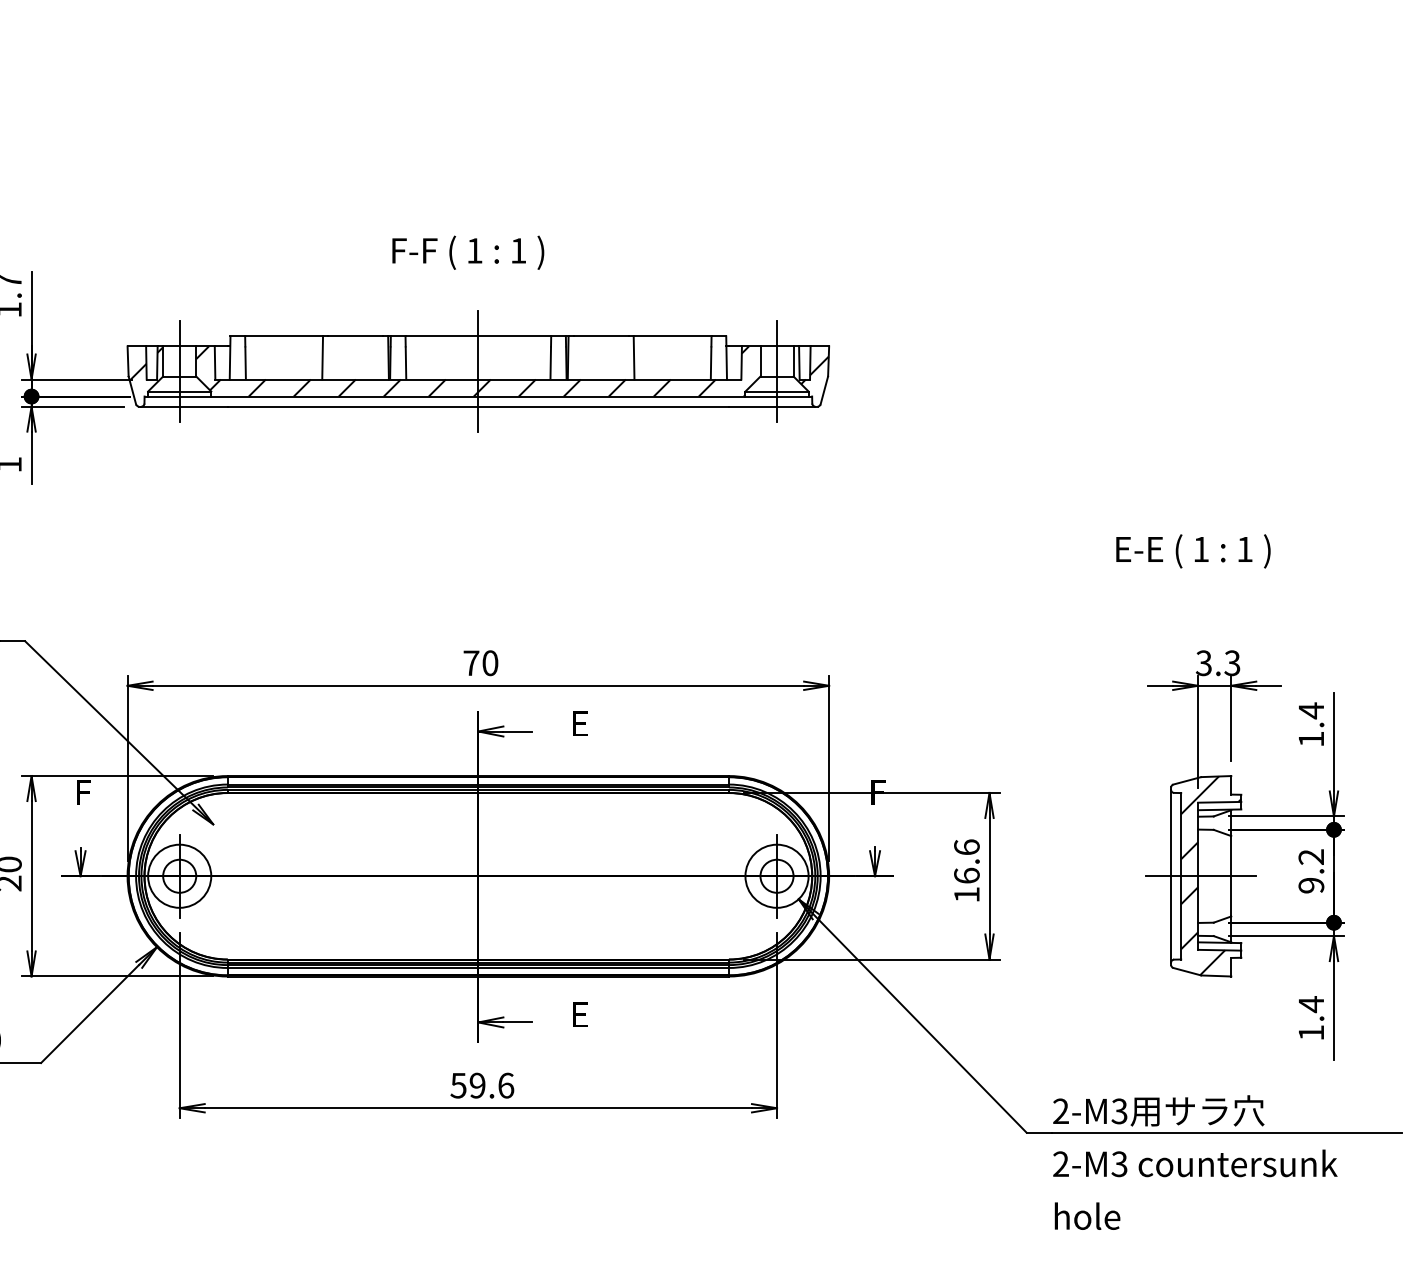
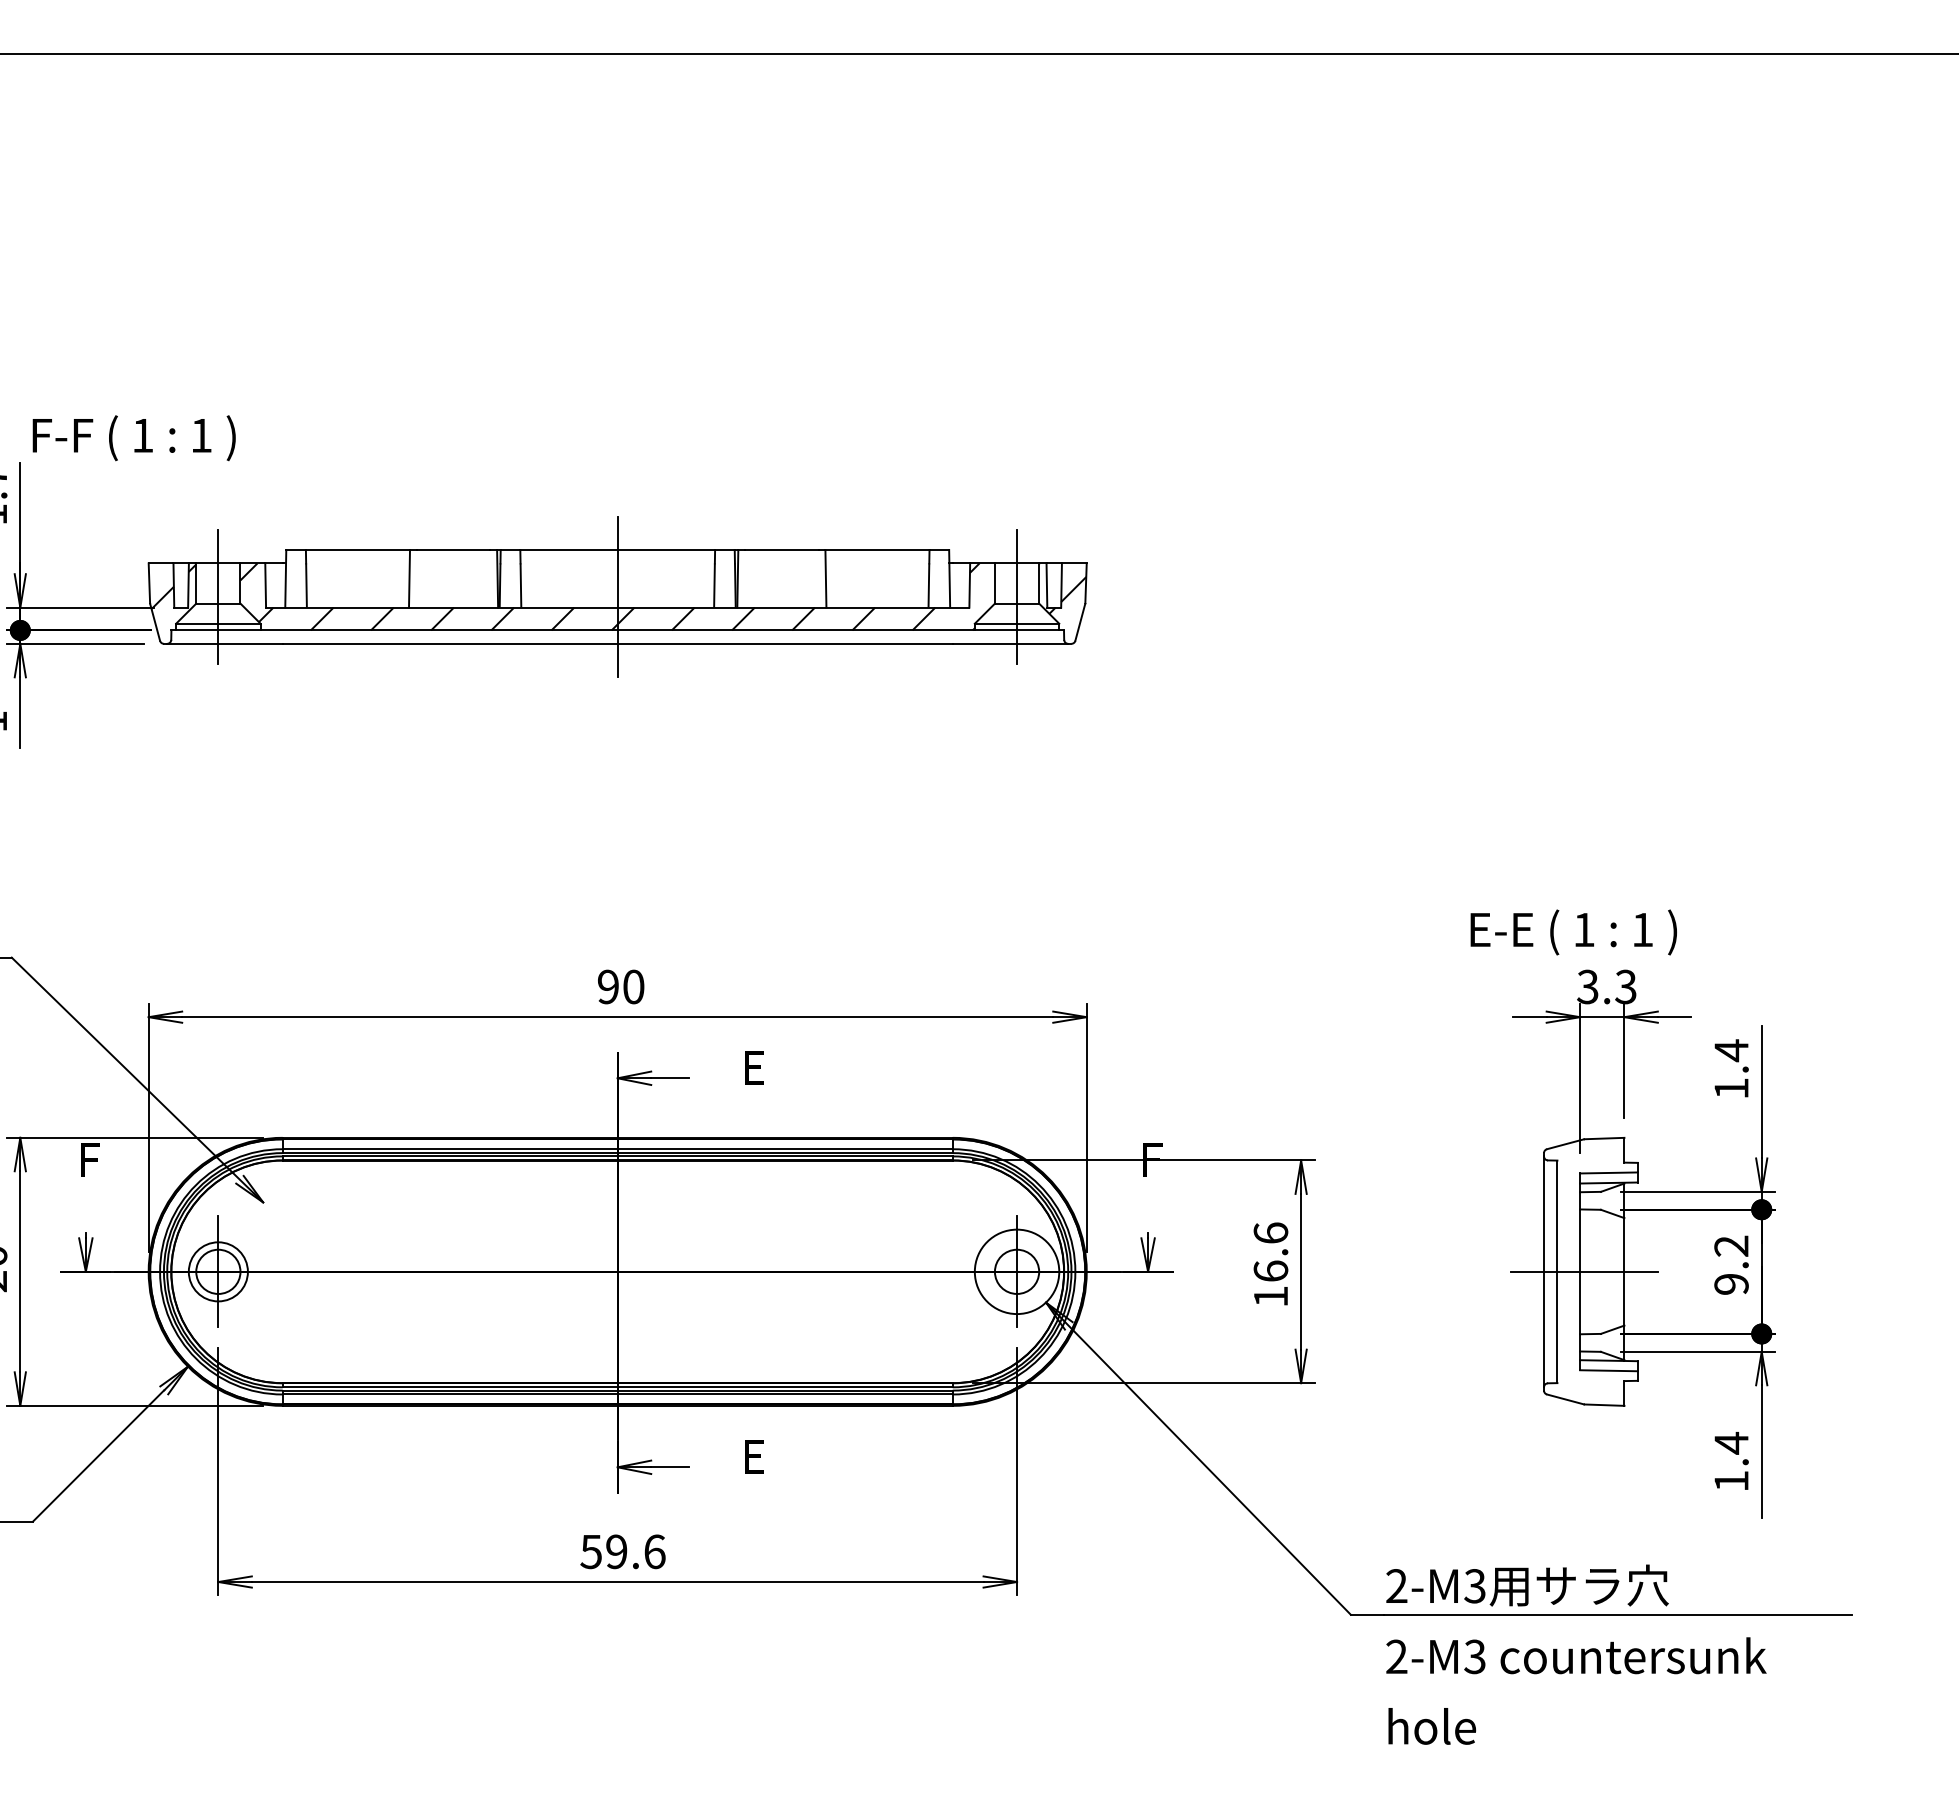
text: (467, 253) -> (133, 438), moved
text: (1193, 551) -> (1573, 932), moved
text: (471, 662) -> (608, 986), 70 -> 90
circle: (179, 876) -> (218, 1271), size x0.7
hatch: (1211, 876) -> (1597, 1271), removed

